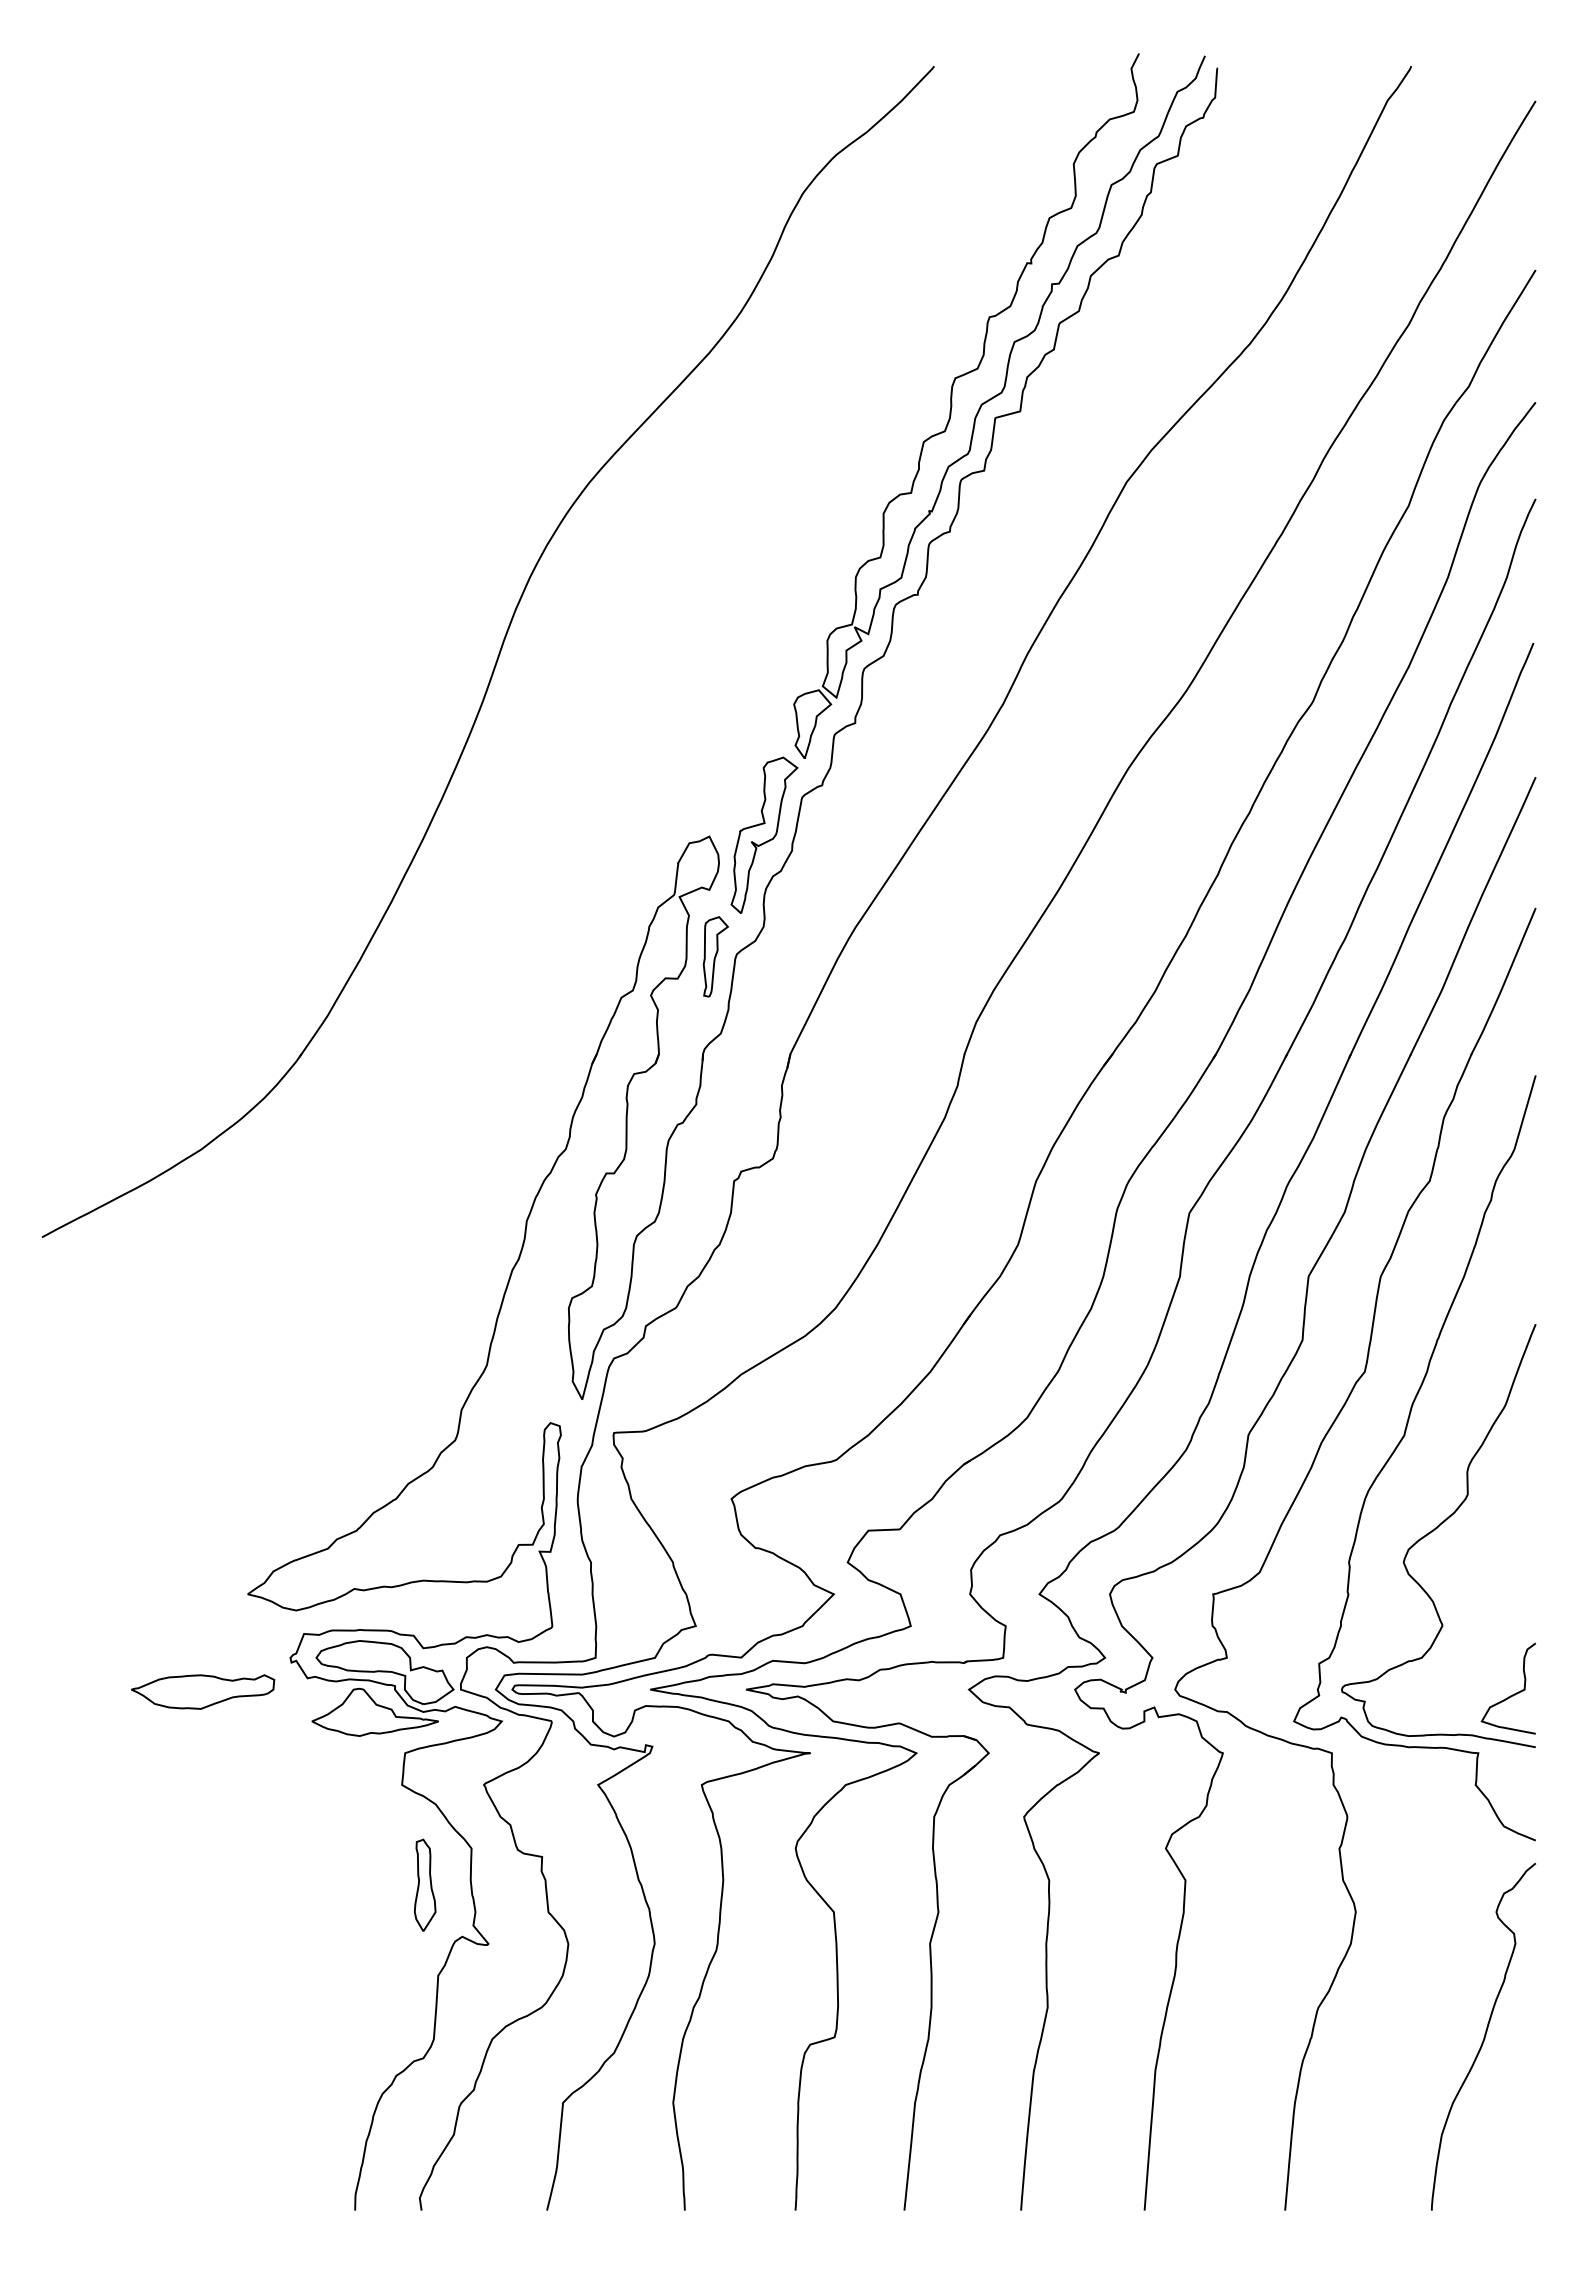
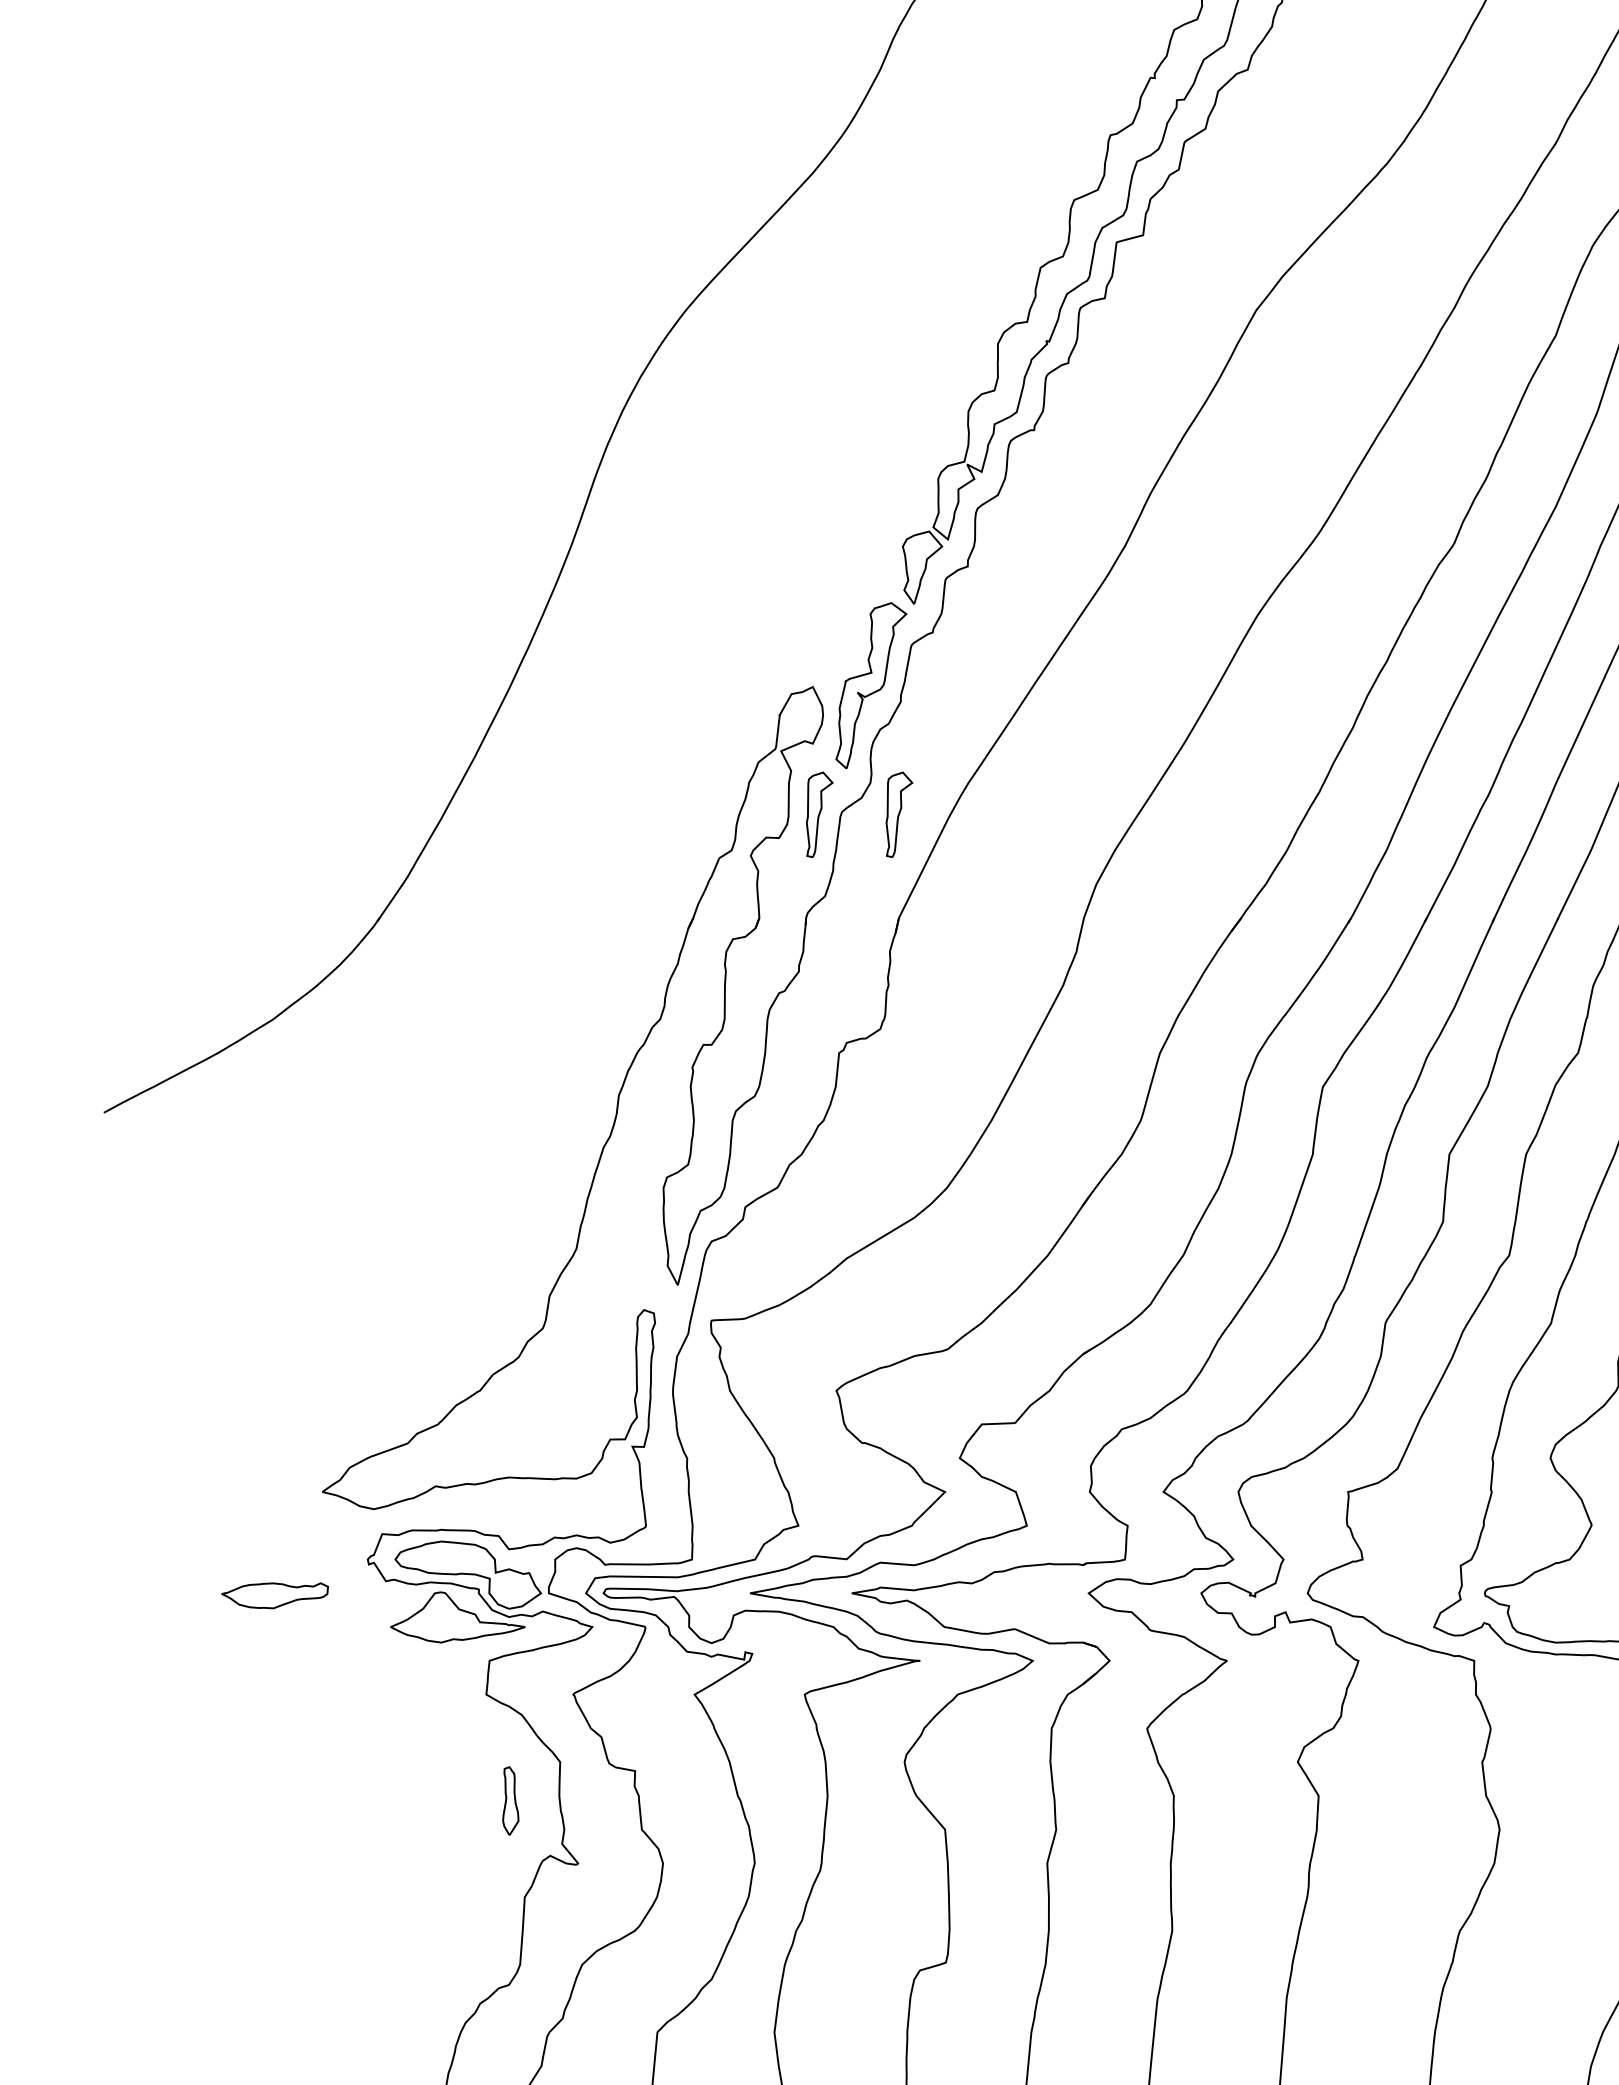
part: (790, 956) -> (899, 814), added
part: (203, 1691) -> (275, 1595), size x0.7
part: (424, 1884) -> (510, 1800), size x0.7

